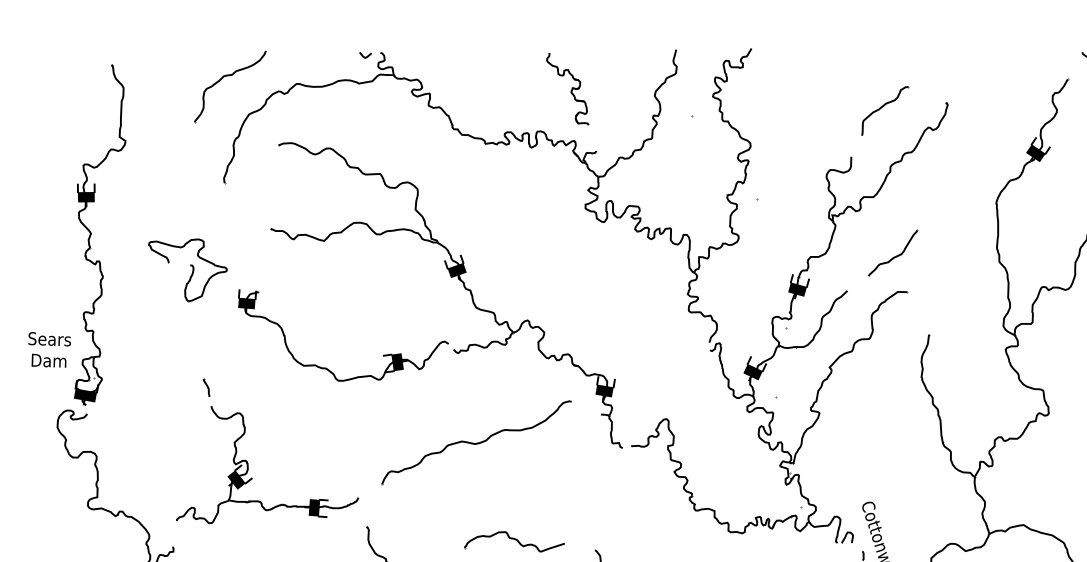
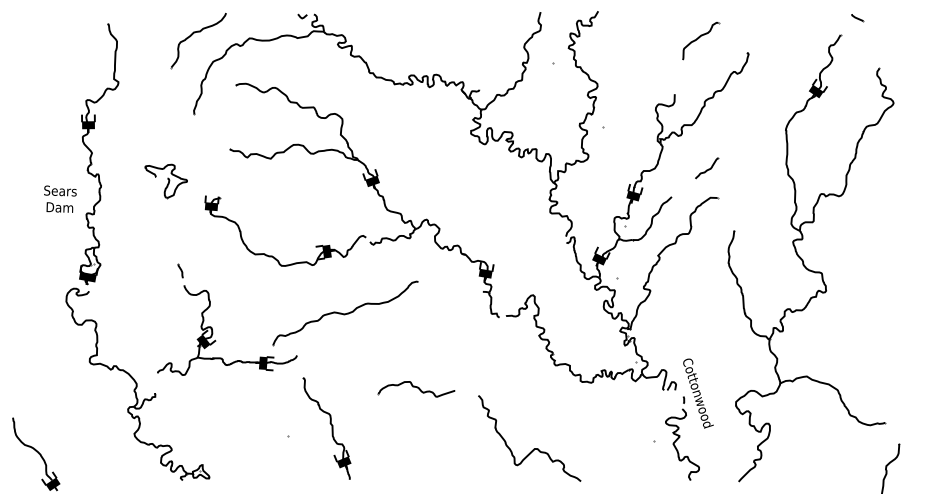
part: (567, 89) -> (457, 42), removed
part: (886, 111) -> (701, 41), moved
part: (892, 253) -> (706, 168), size x0.6
part: (186, 270) -> (165, 181), size x0.7
text: (49, 348) -> (60, 198), moved
part: (476, 442) -> (345, 313), moved

